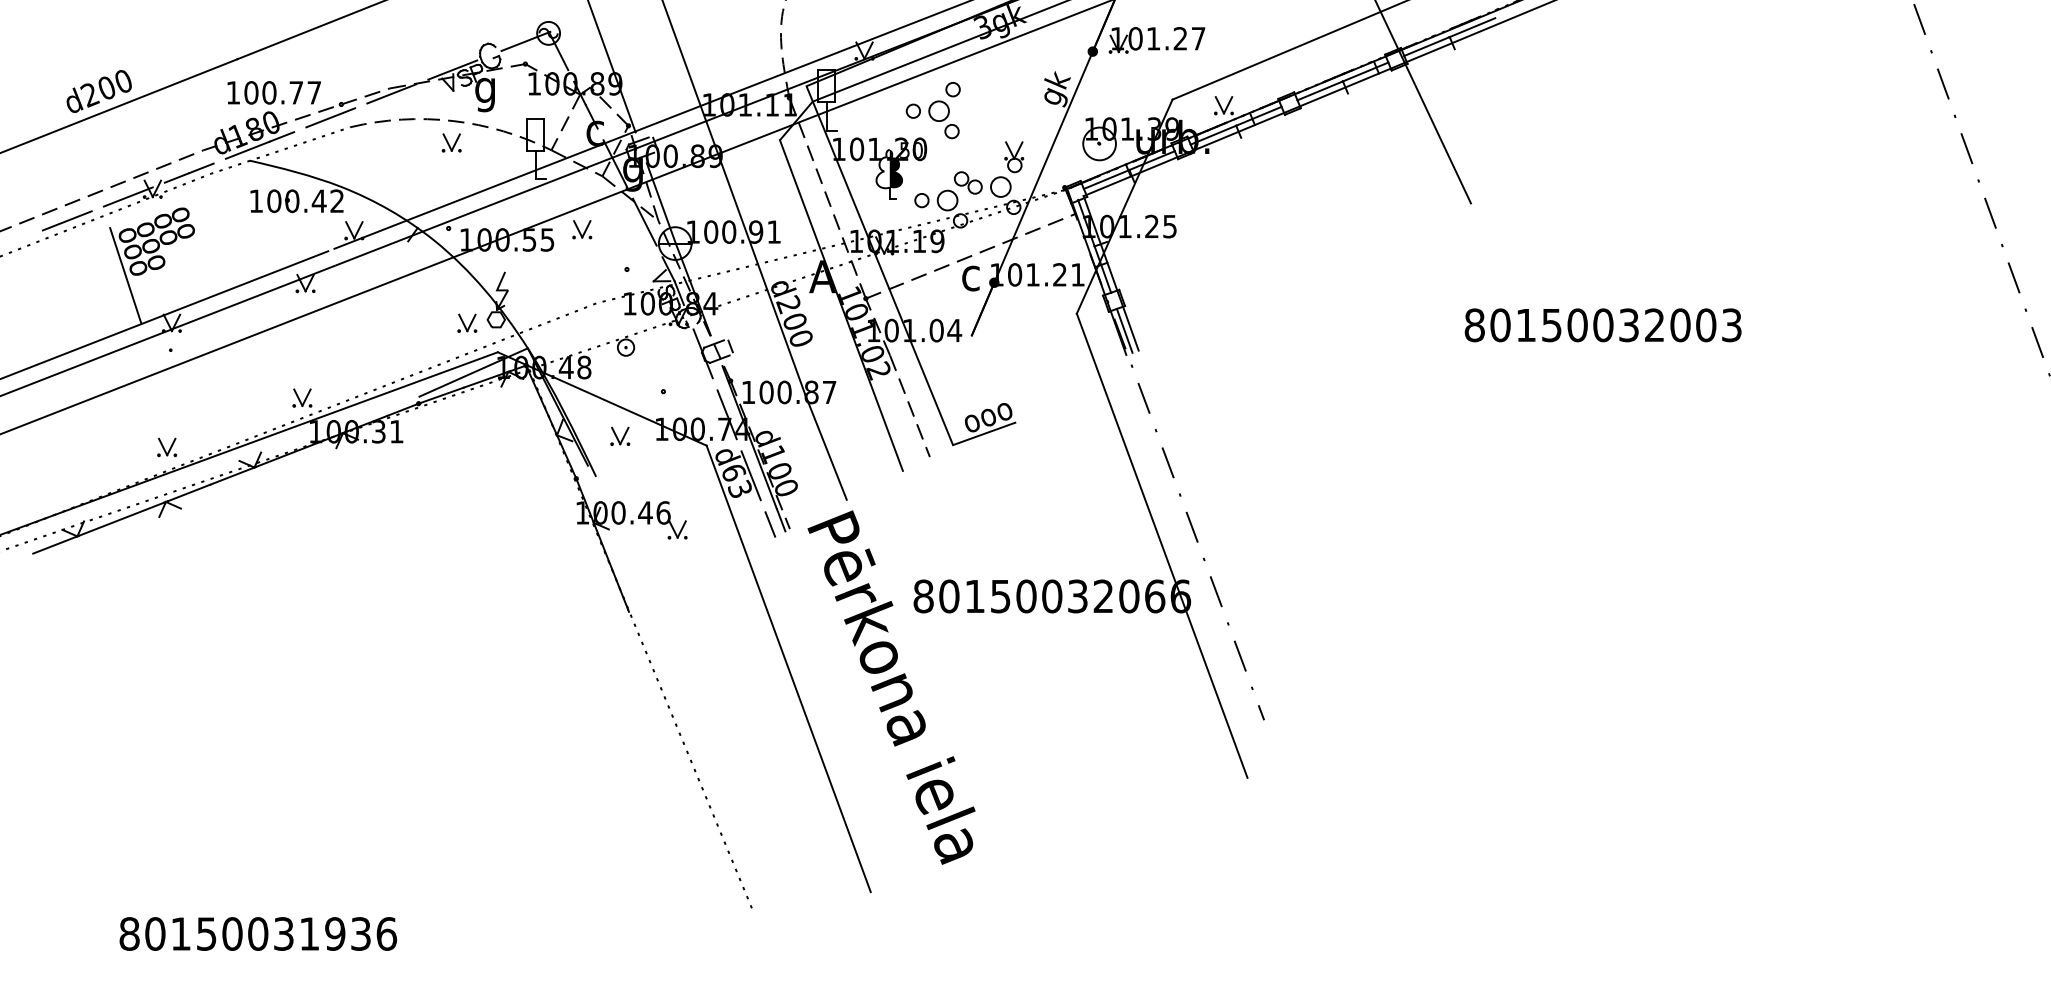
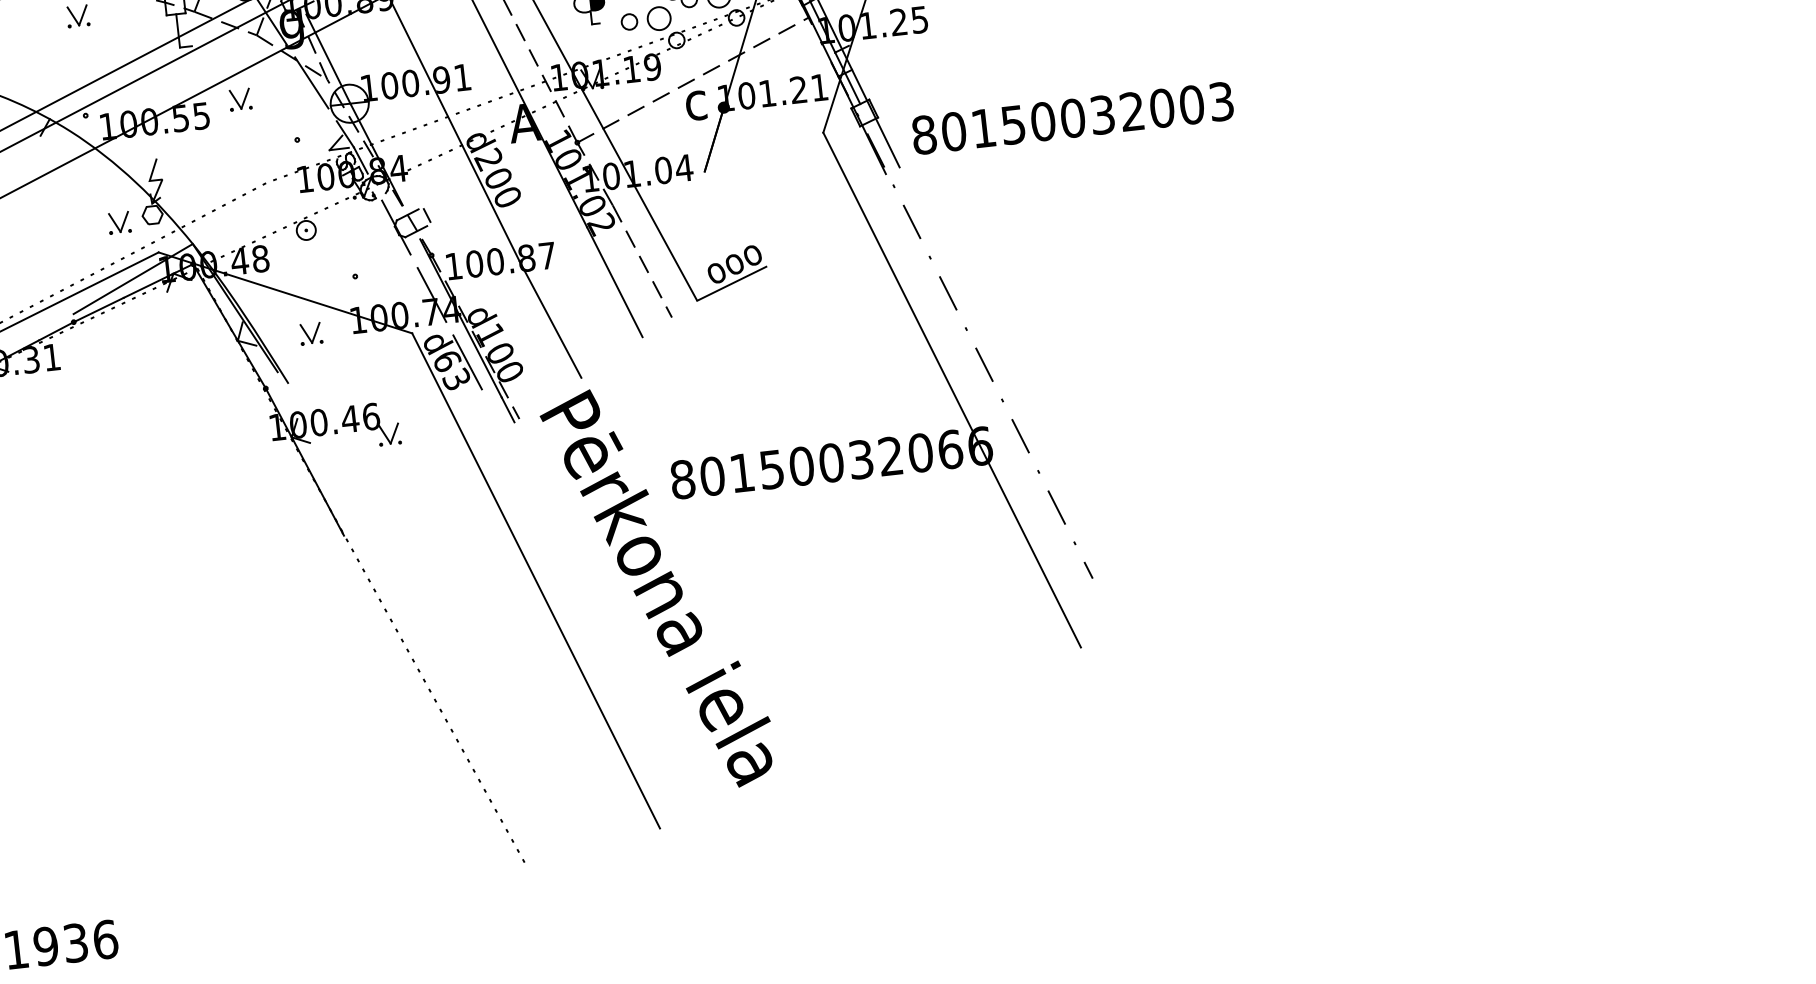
text: (1602, 325) -> (1071, 118), moved
line: (1124, 330) -> (880, 145), removed
line: (769, 524) -> (495, 416), removed

